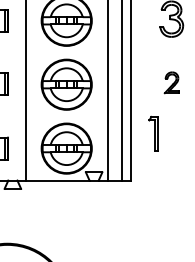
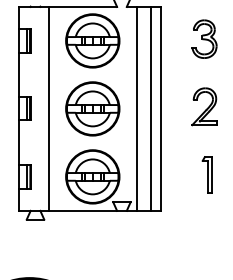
part: (171, 82) -> (204, 106), size x1.67
part: (152, 133) -> (206, 174), moved

